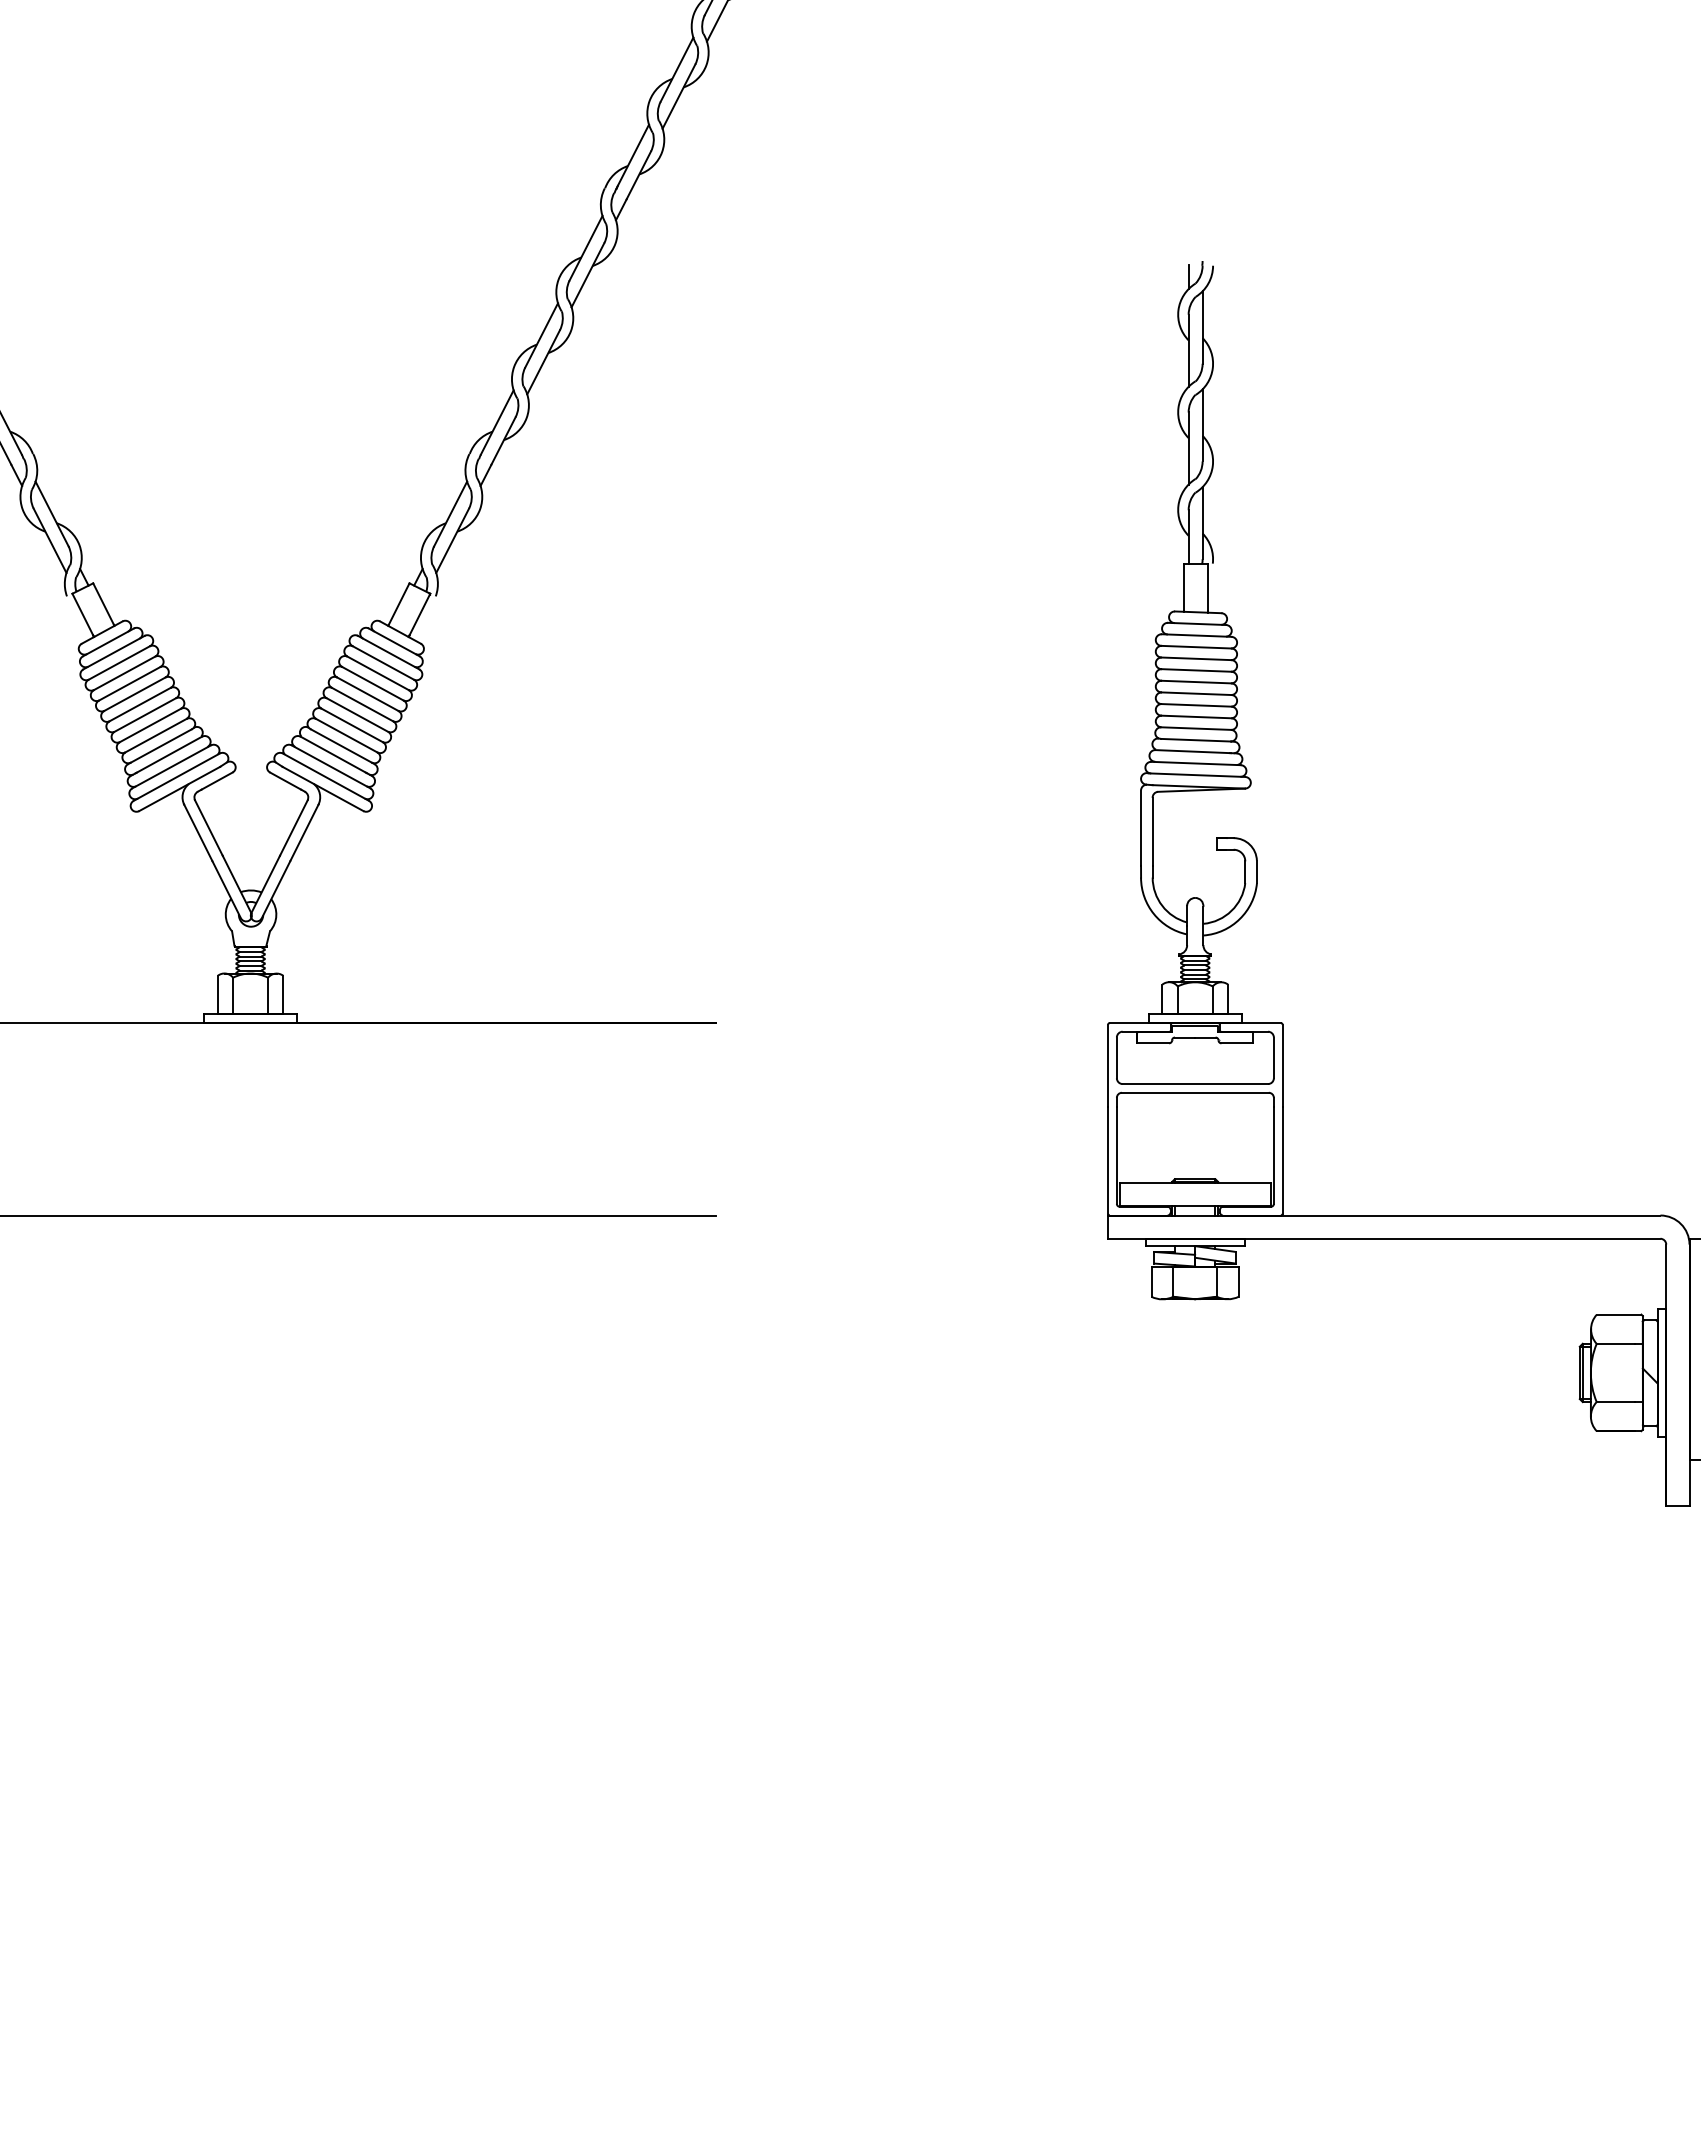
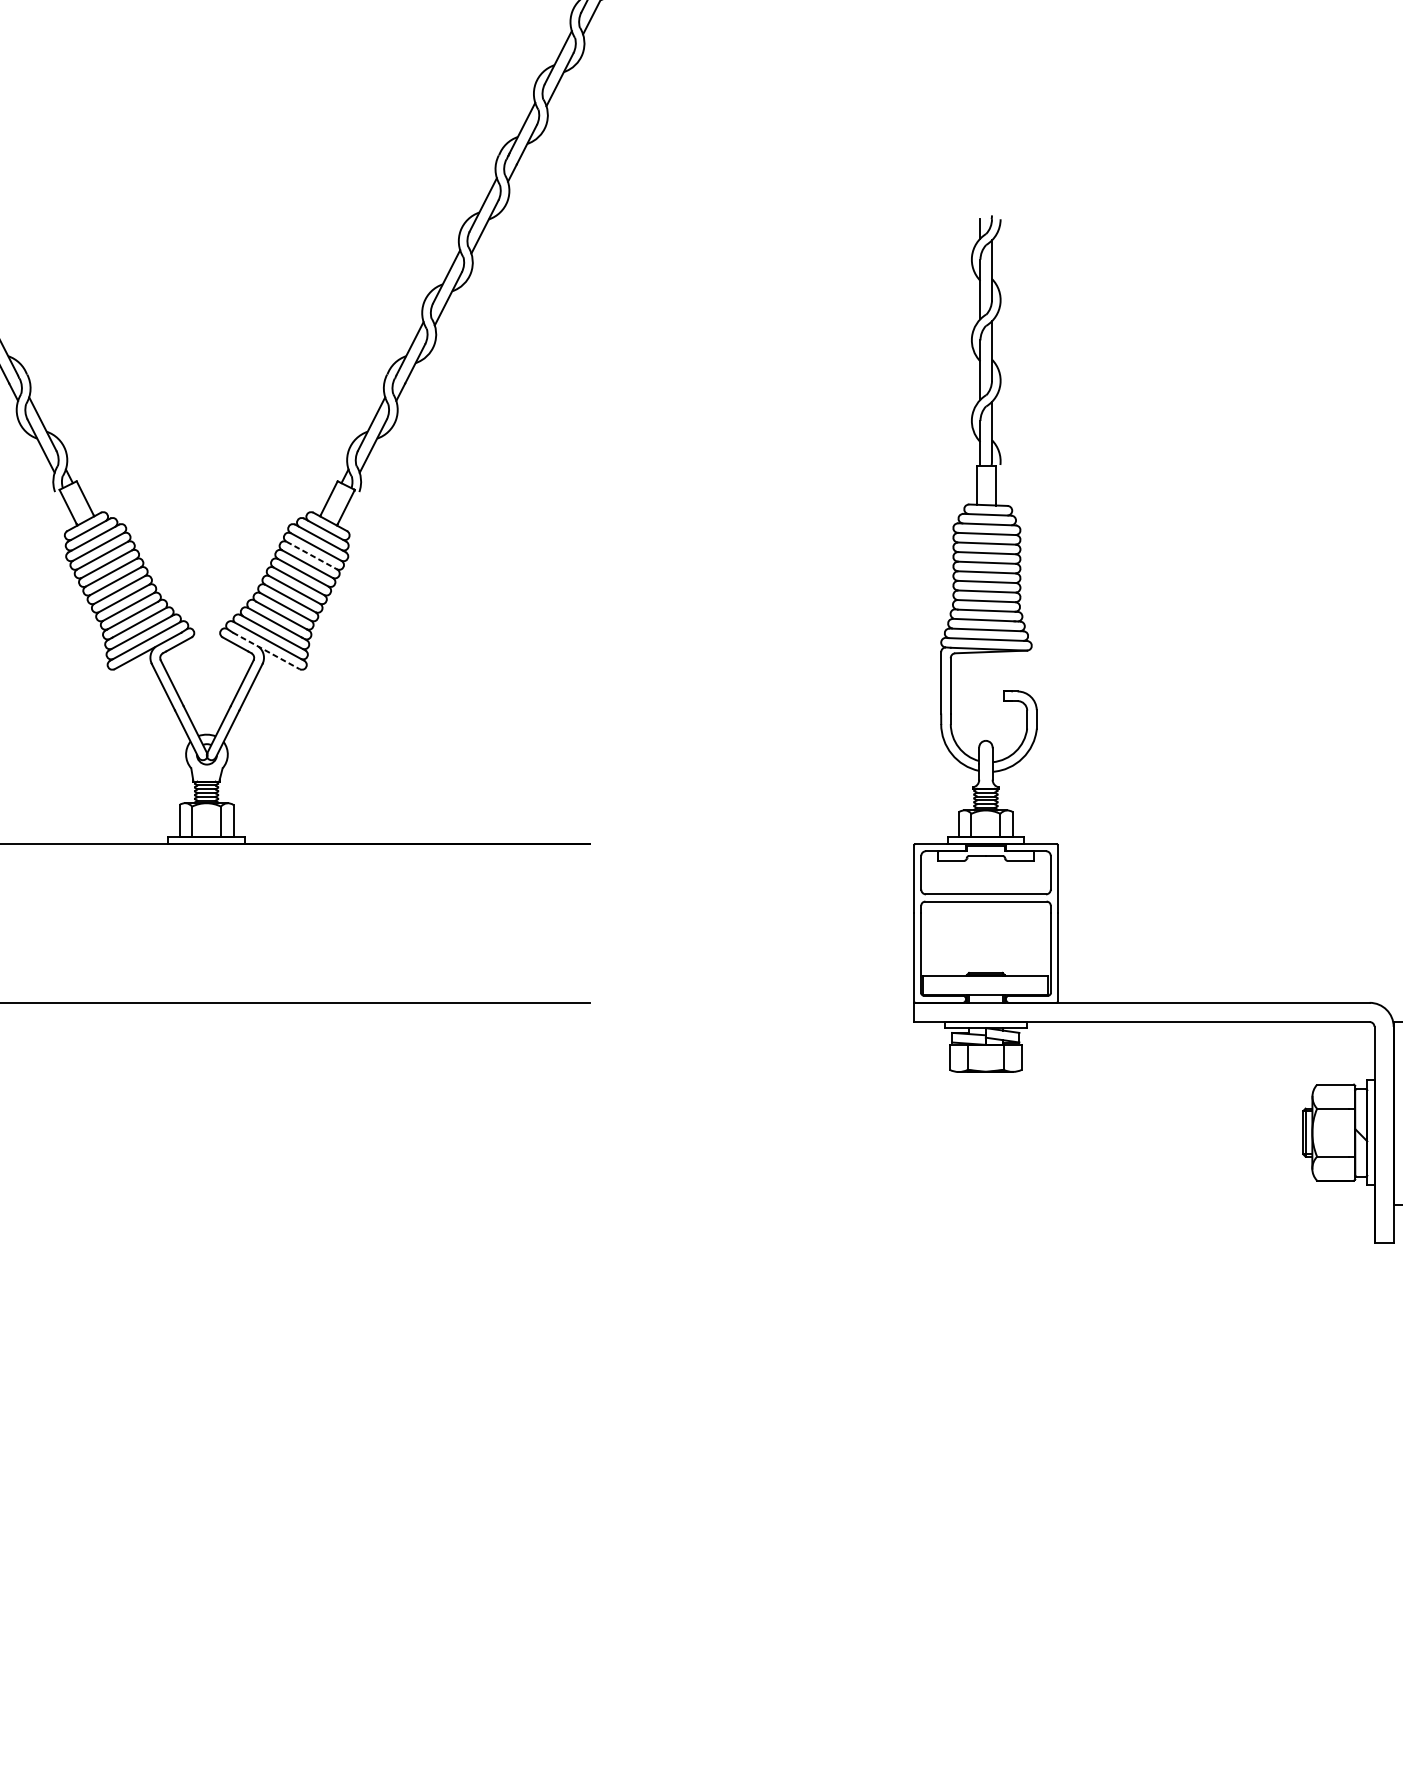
line: (378, 673) -> (312, 555), solid -> dashed
line: (323, 789) -> (266, 651), solid -> dashed

